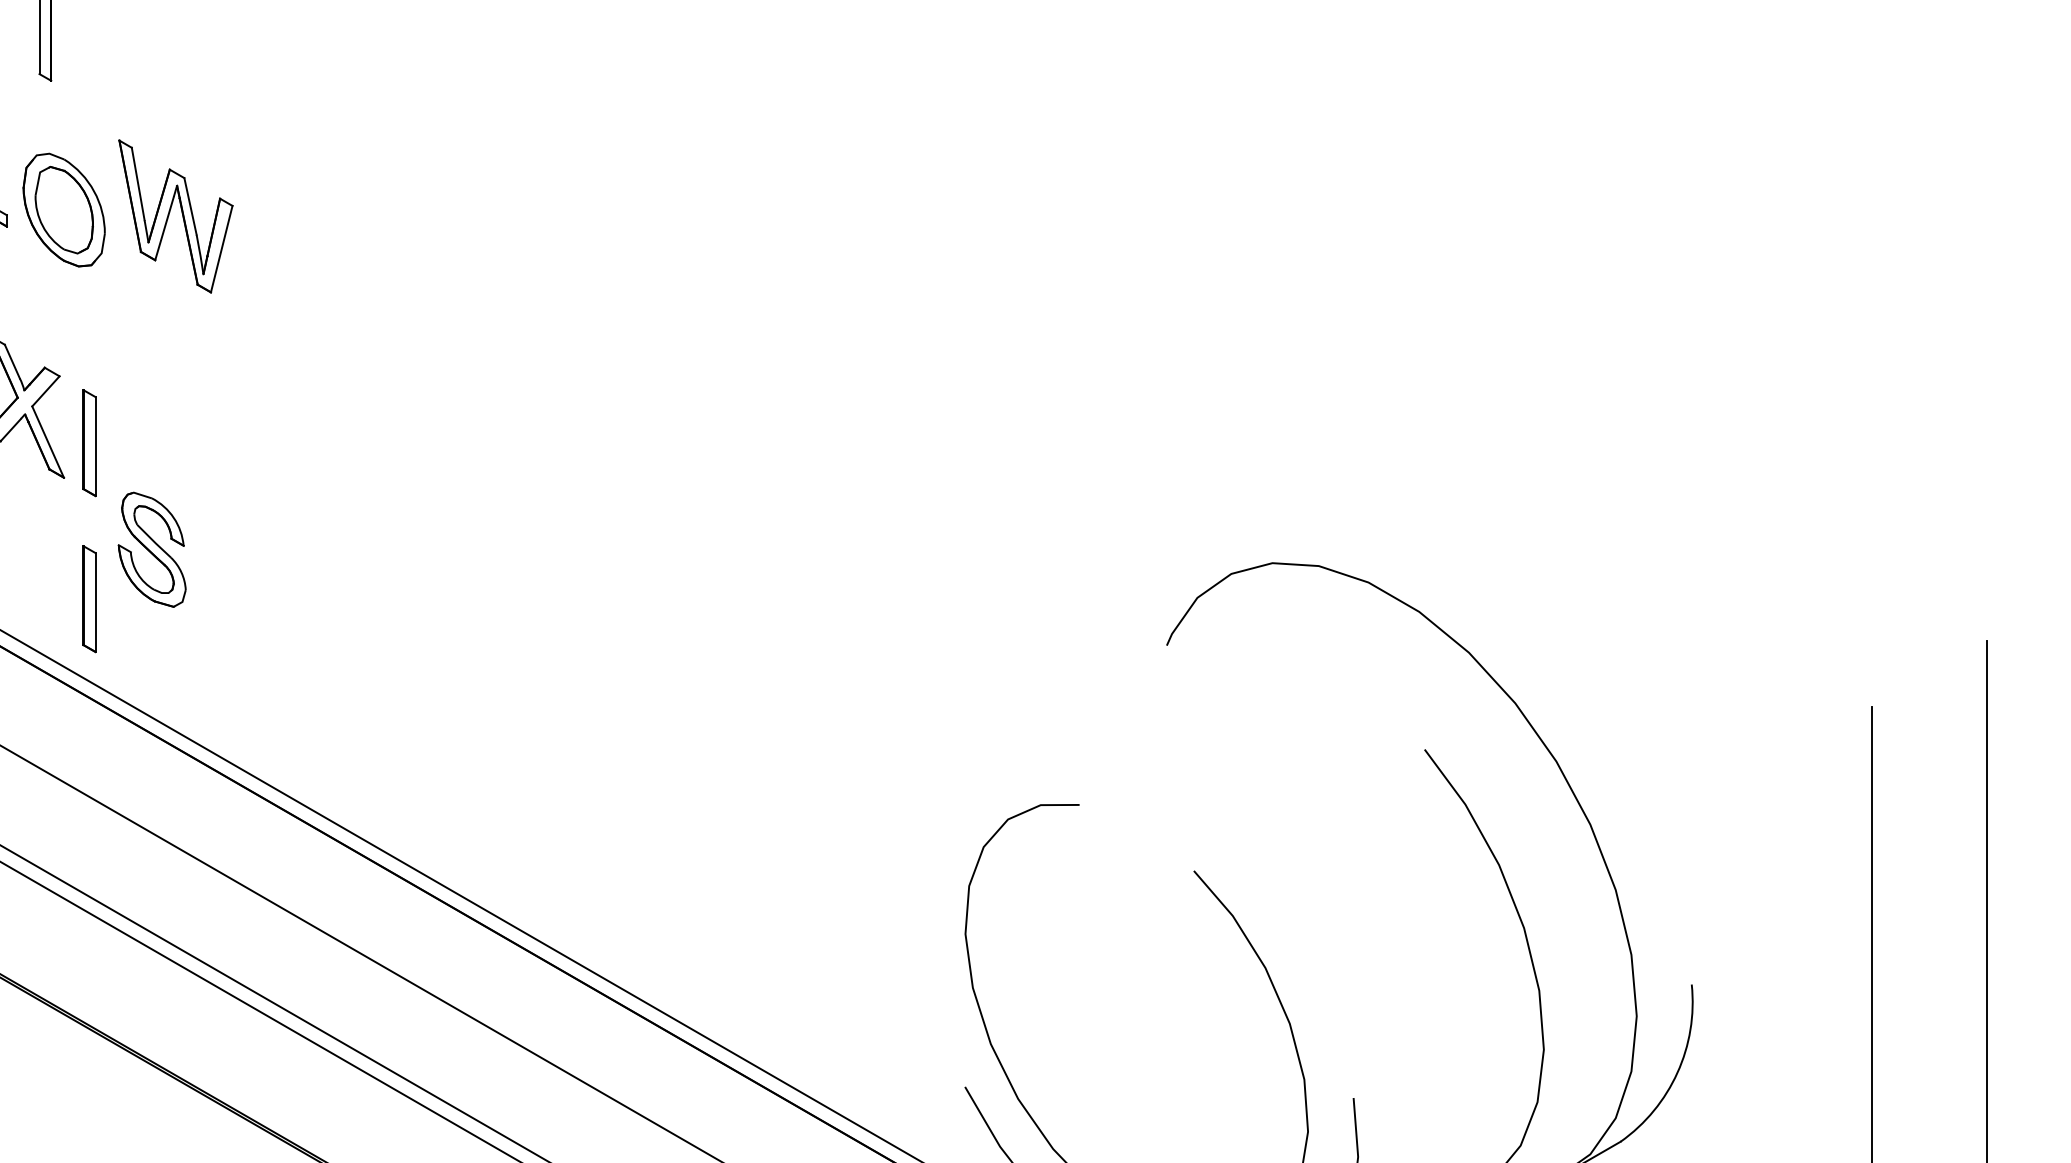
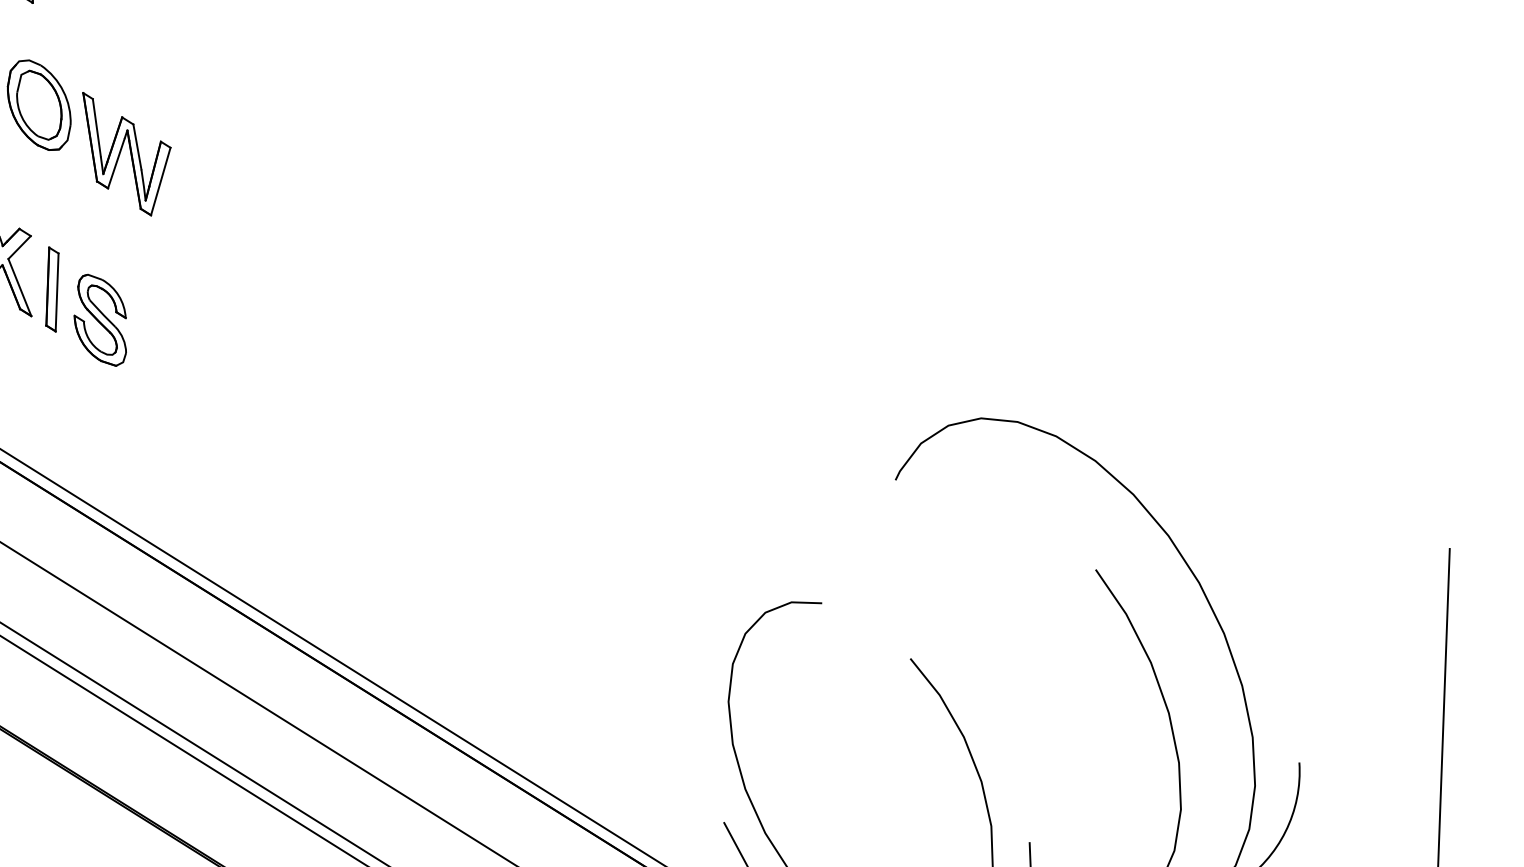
part: (169, 215) -> (120, 153), moved
part: (151, 549) -> (100, 320), moved
part: (89, 599) -> (47, 412), removed

